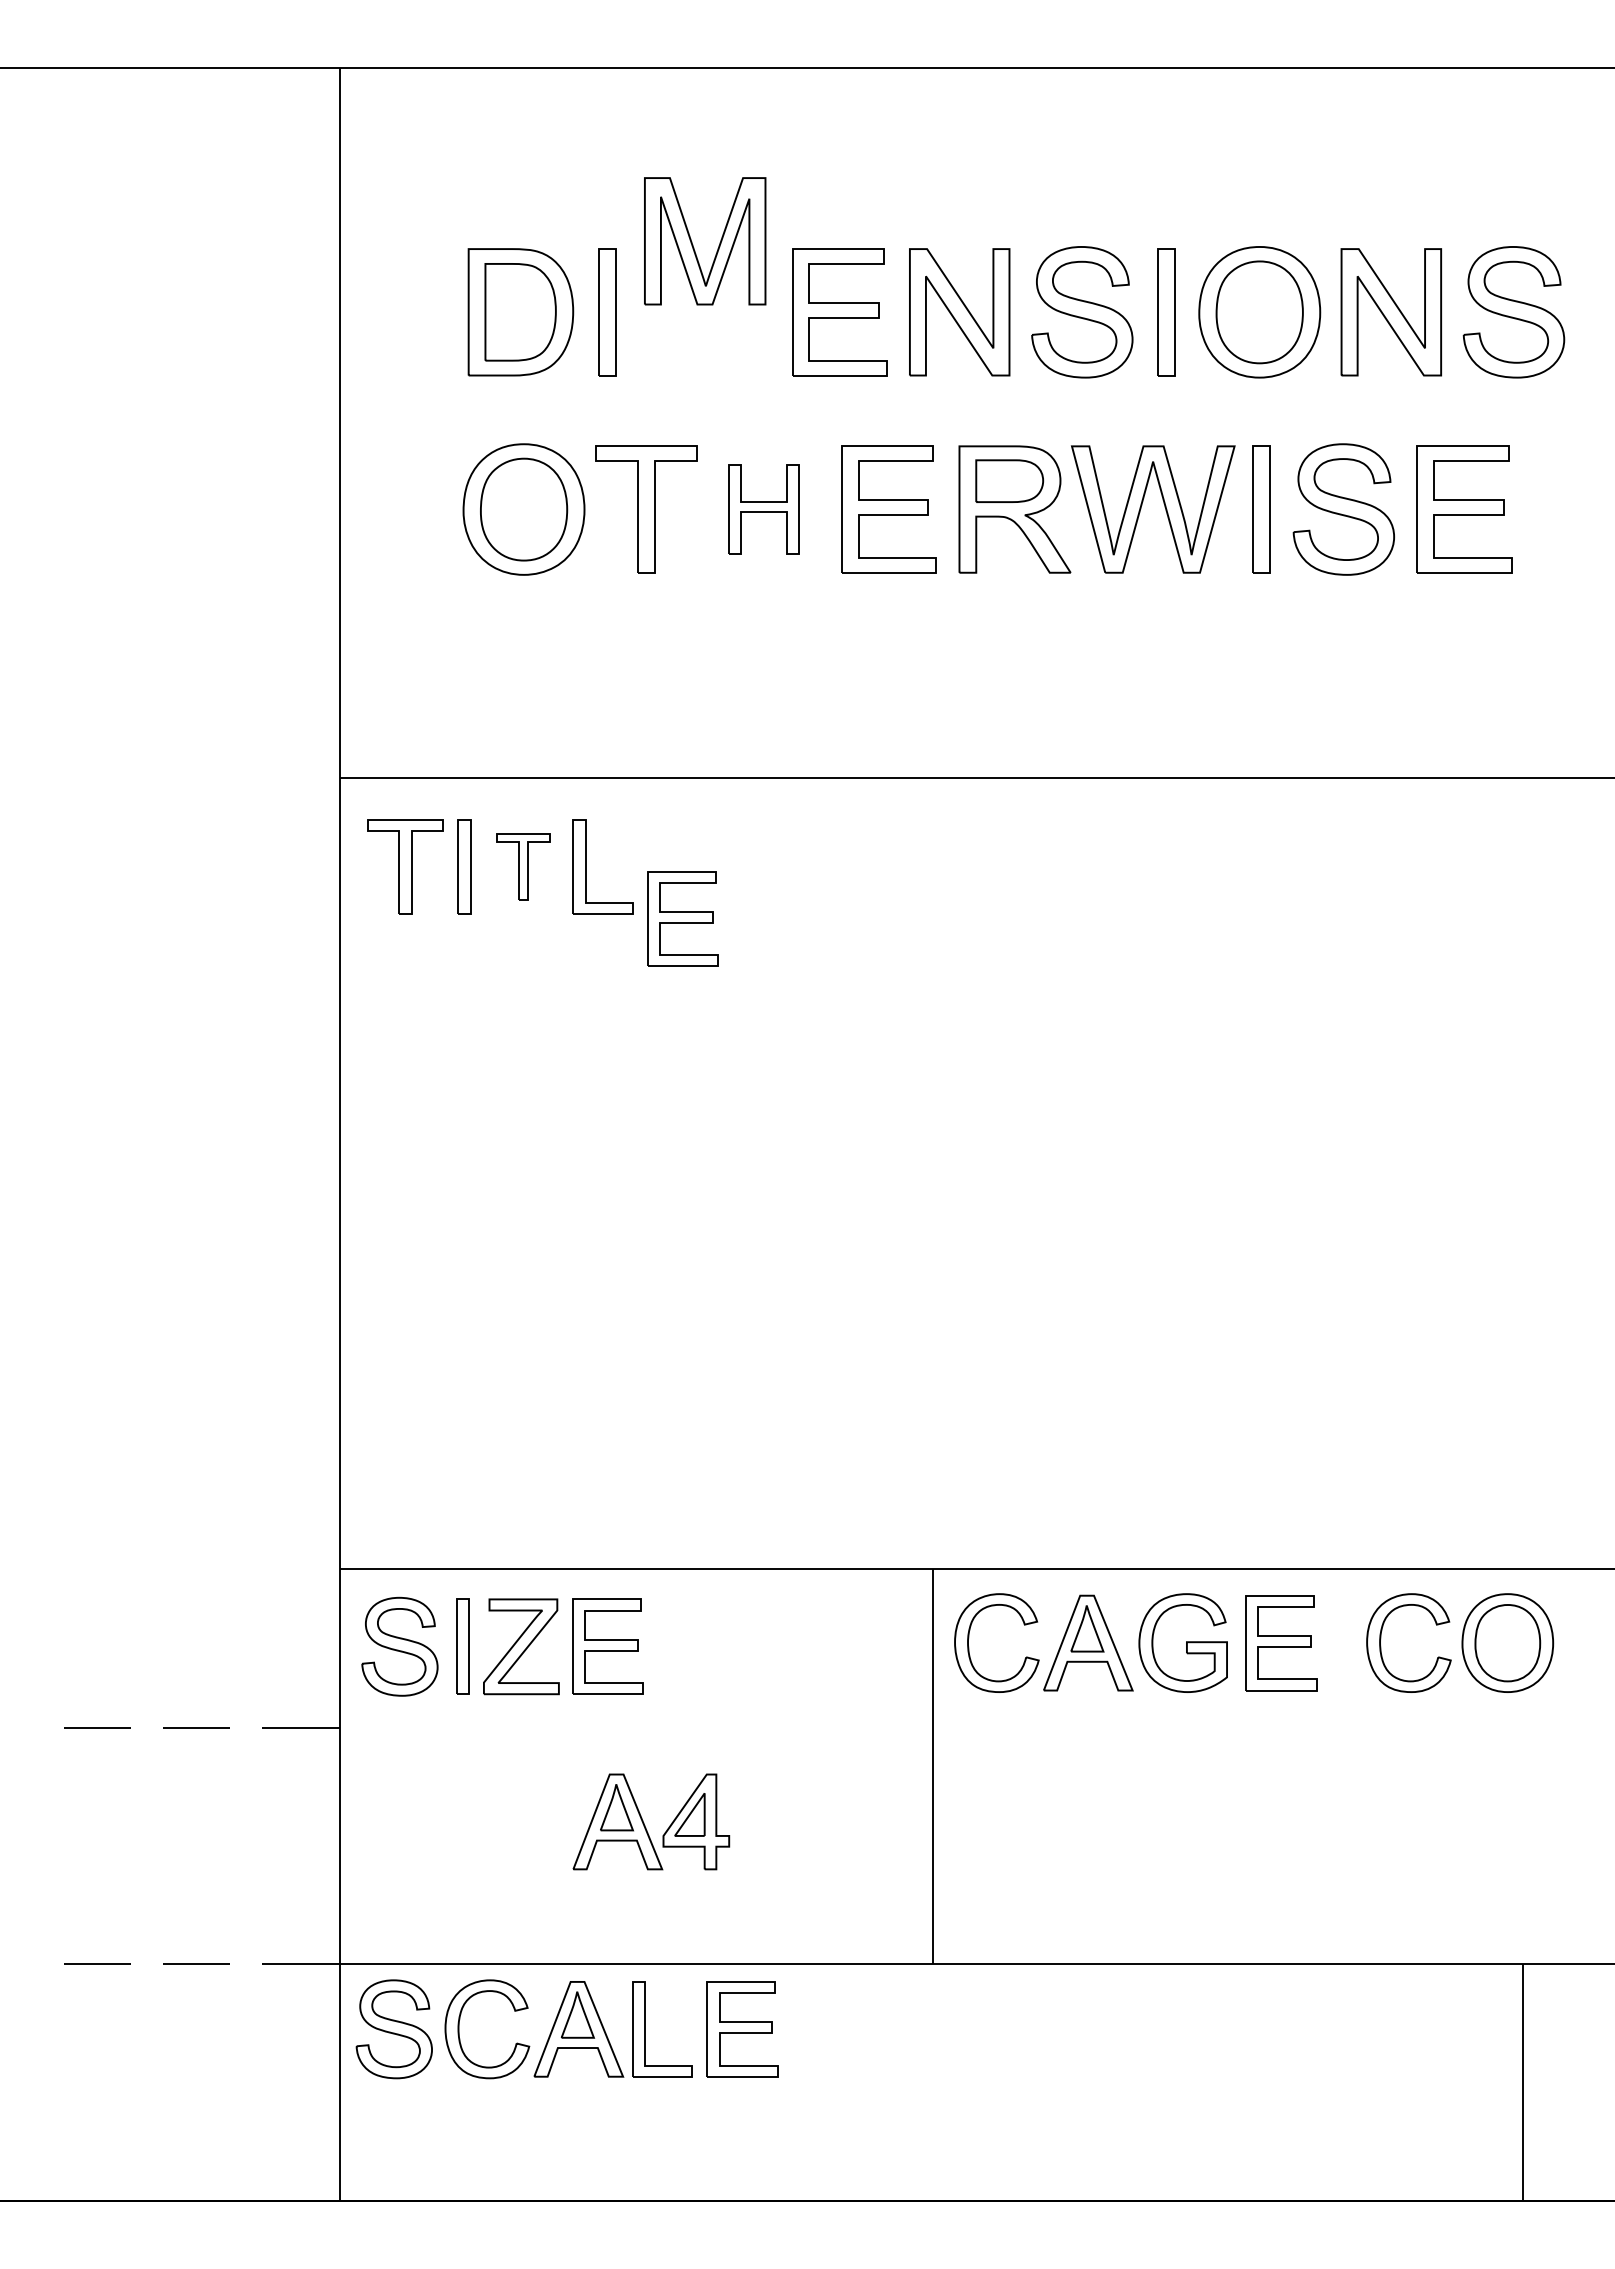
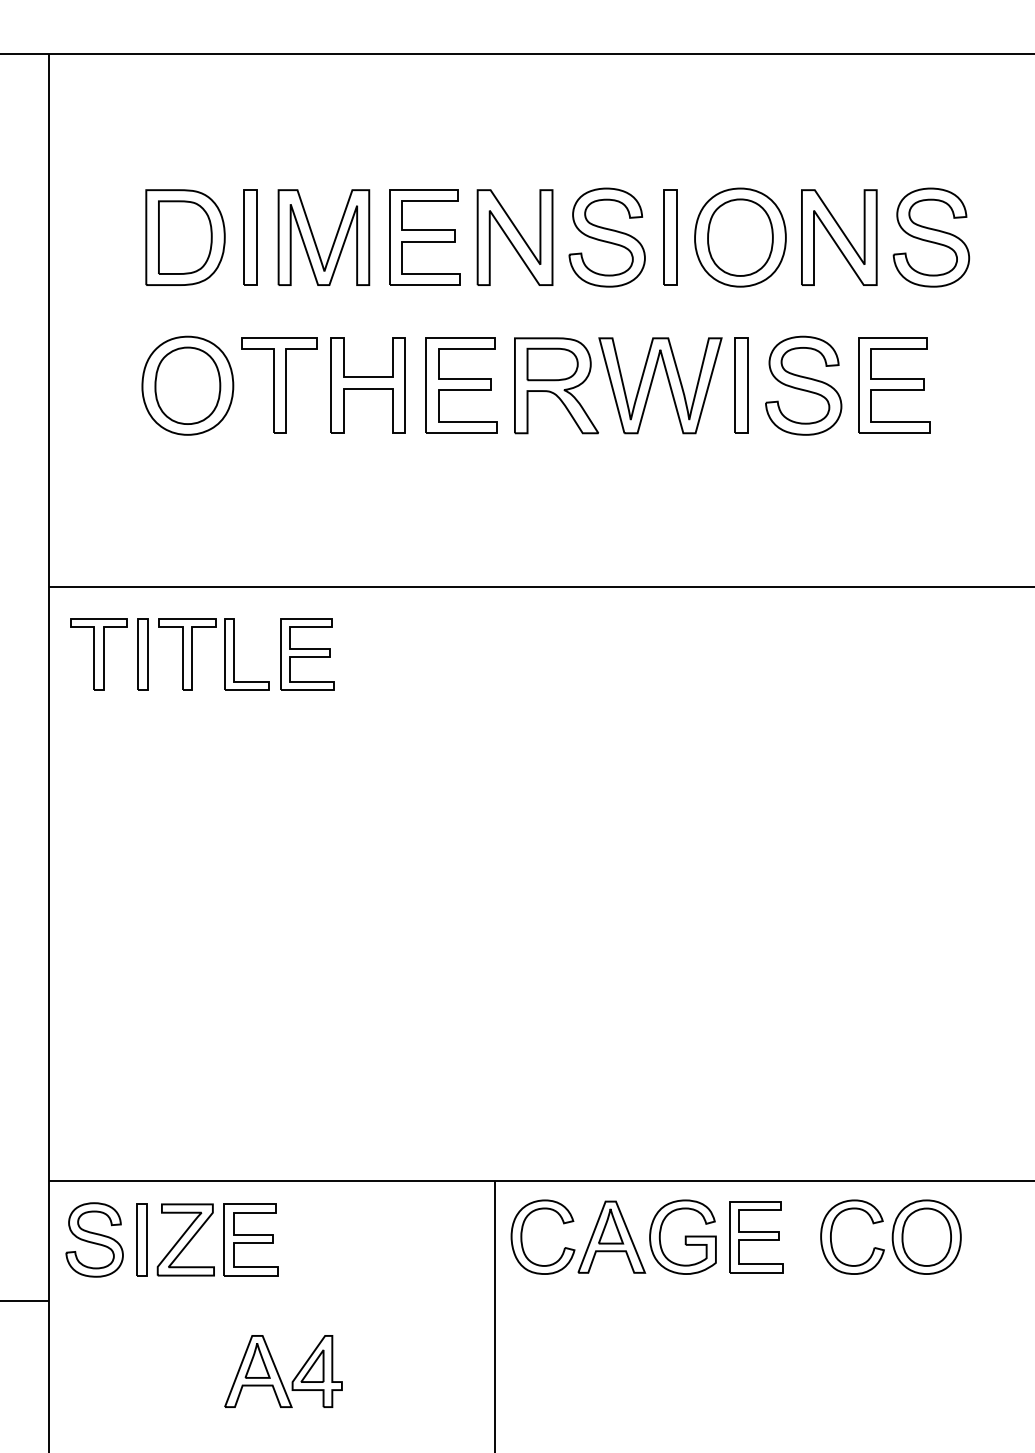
part: (693, 244) -> (315, 240), moved
part: (763, 509) -> (367, 385), size x1.43
part: (523, 866) -> (187, 653), size x1.43
part: (682, 918) -> (306, 653), moved

